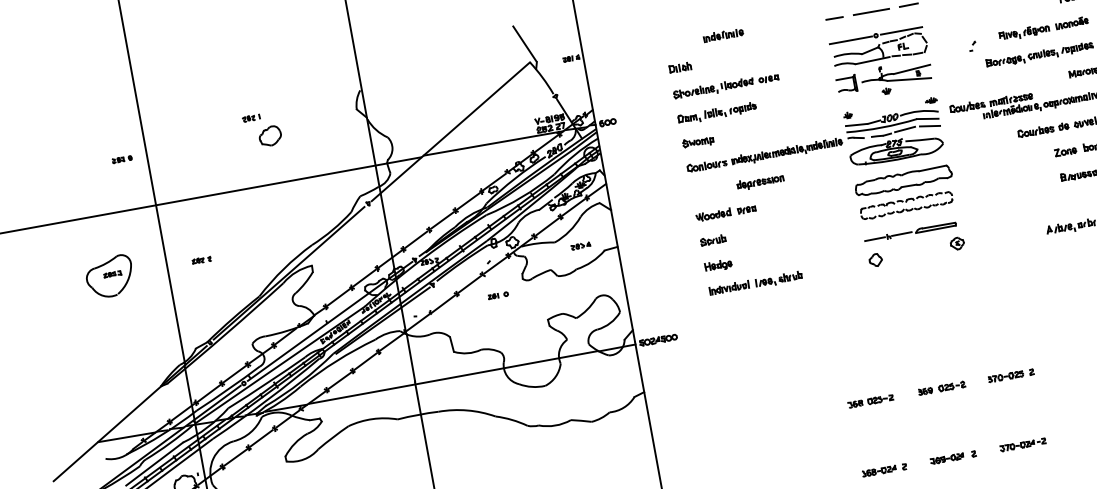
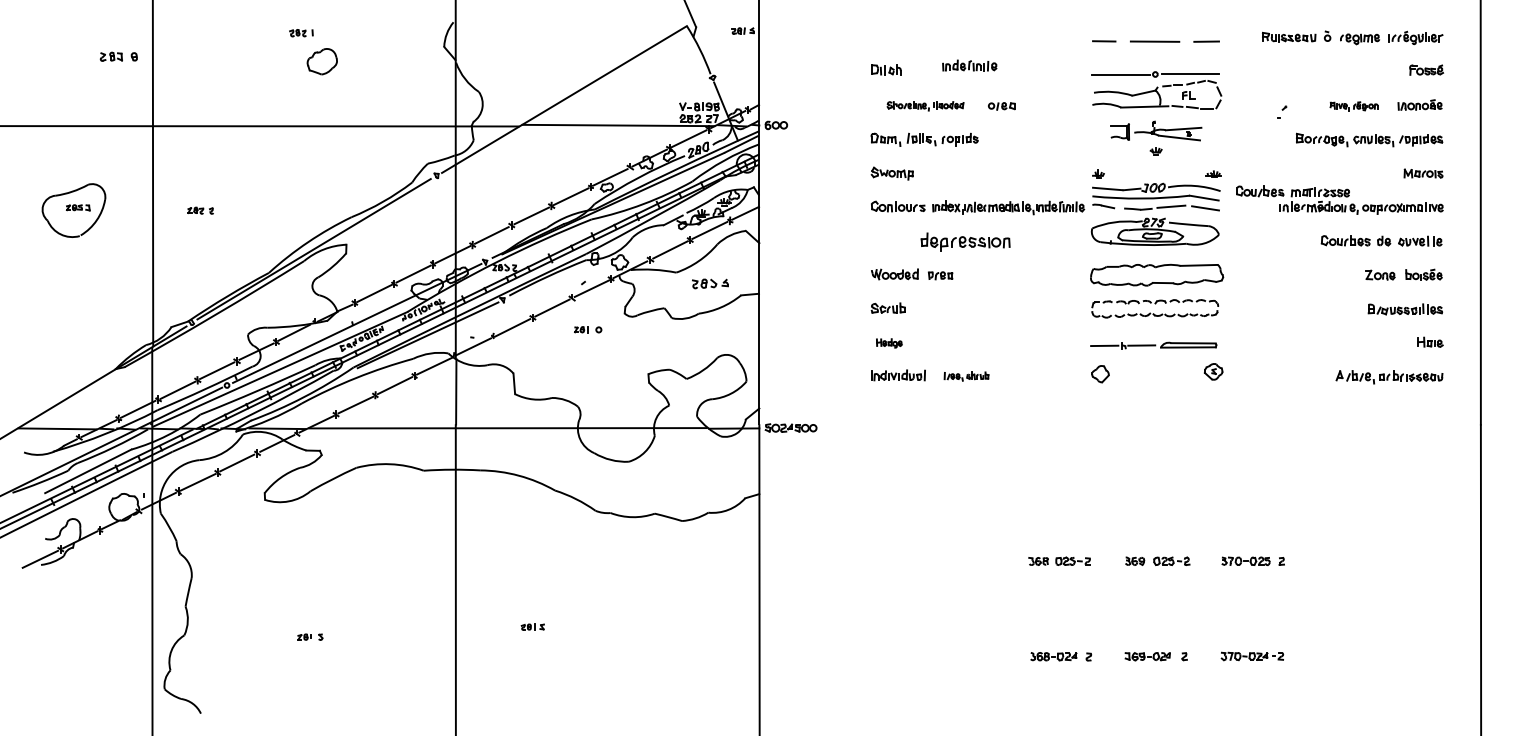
part: (1023, 32) -> (1353, 106), size x0.7
part: (723, 35) -> (969, 65), moved
part: (884, 76) -> (1156, 130), size x0.7
part: (713, 89) -> (925, 106), size x0.7
part: (121, 159) -> (118, 56), size x1.4
part: (760, 181) -> (965, 241), size x1.4
part: (580, 246) -> (709, 283), size x1.4
part: (718, 265) -> (889, 343), size x0.7
part: (778, 279) -> (966, 376), size x0.7

